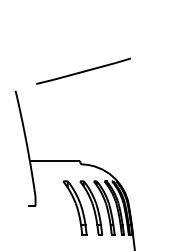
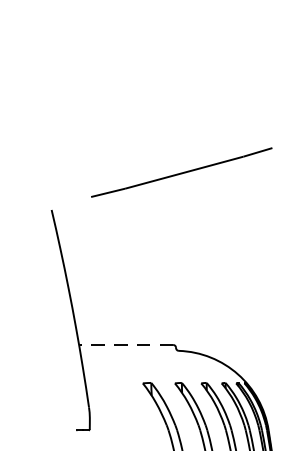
line: (54, 161) -> (126, 345), solid -> dashed

